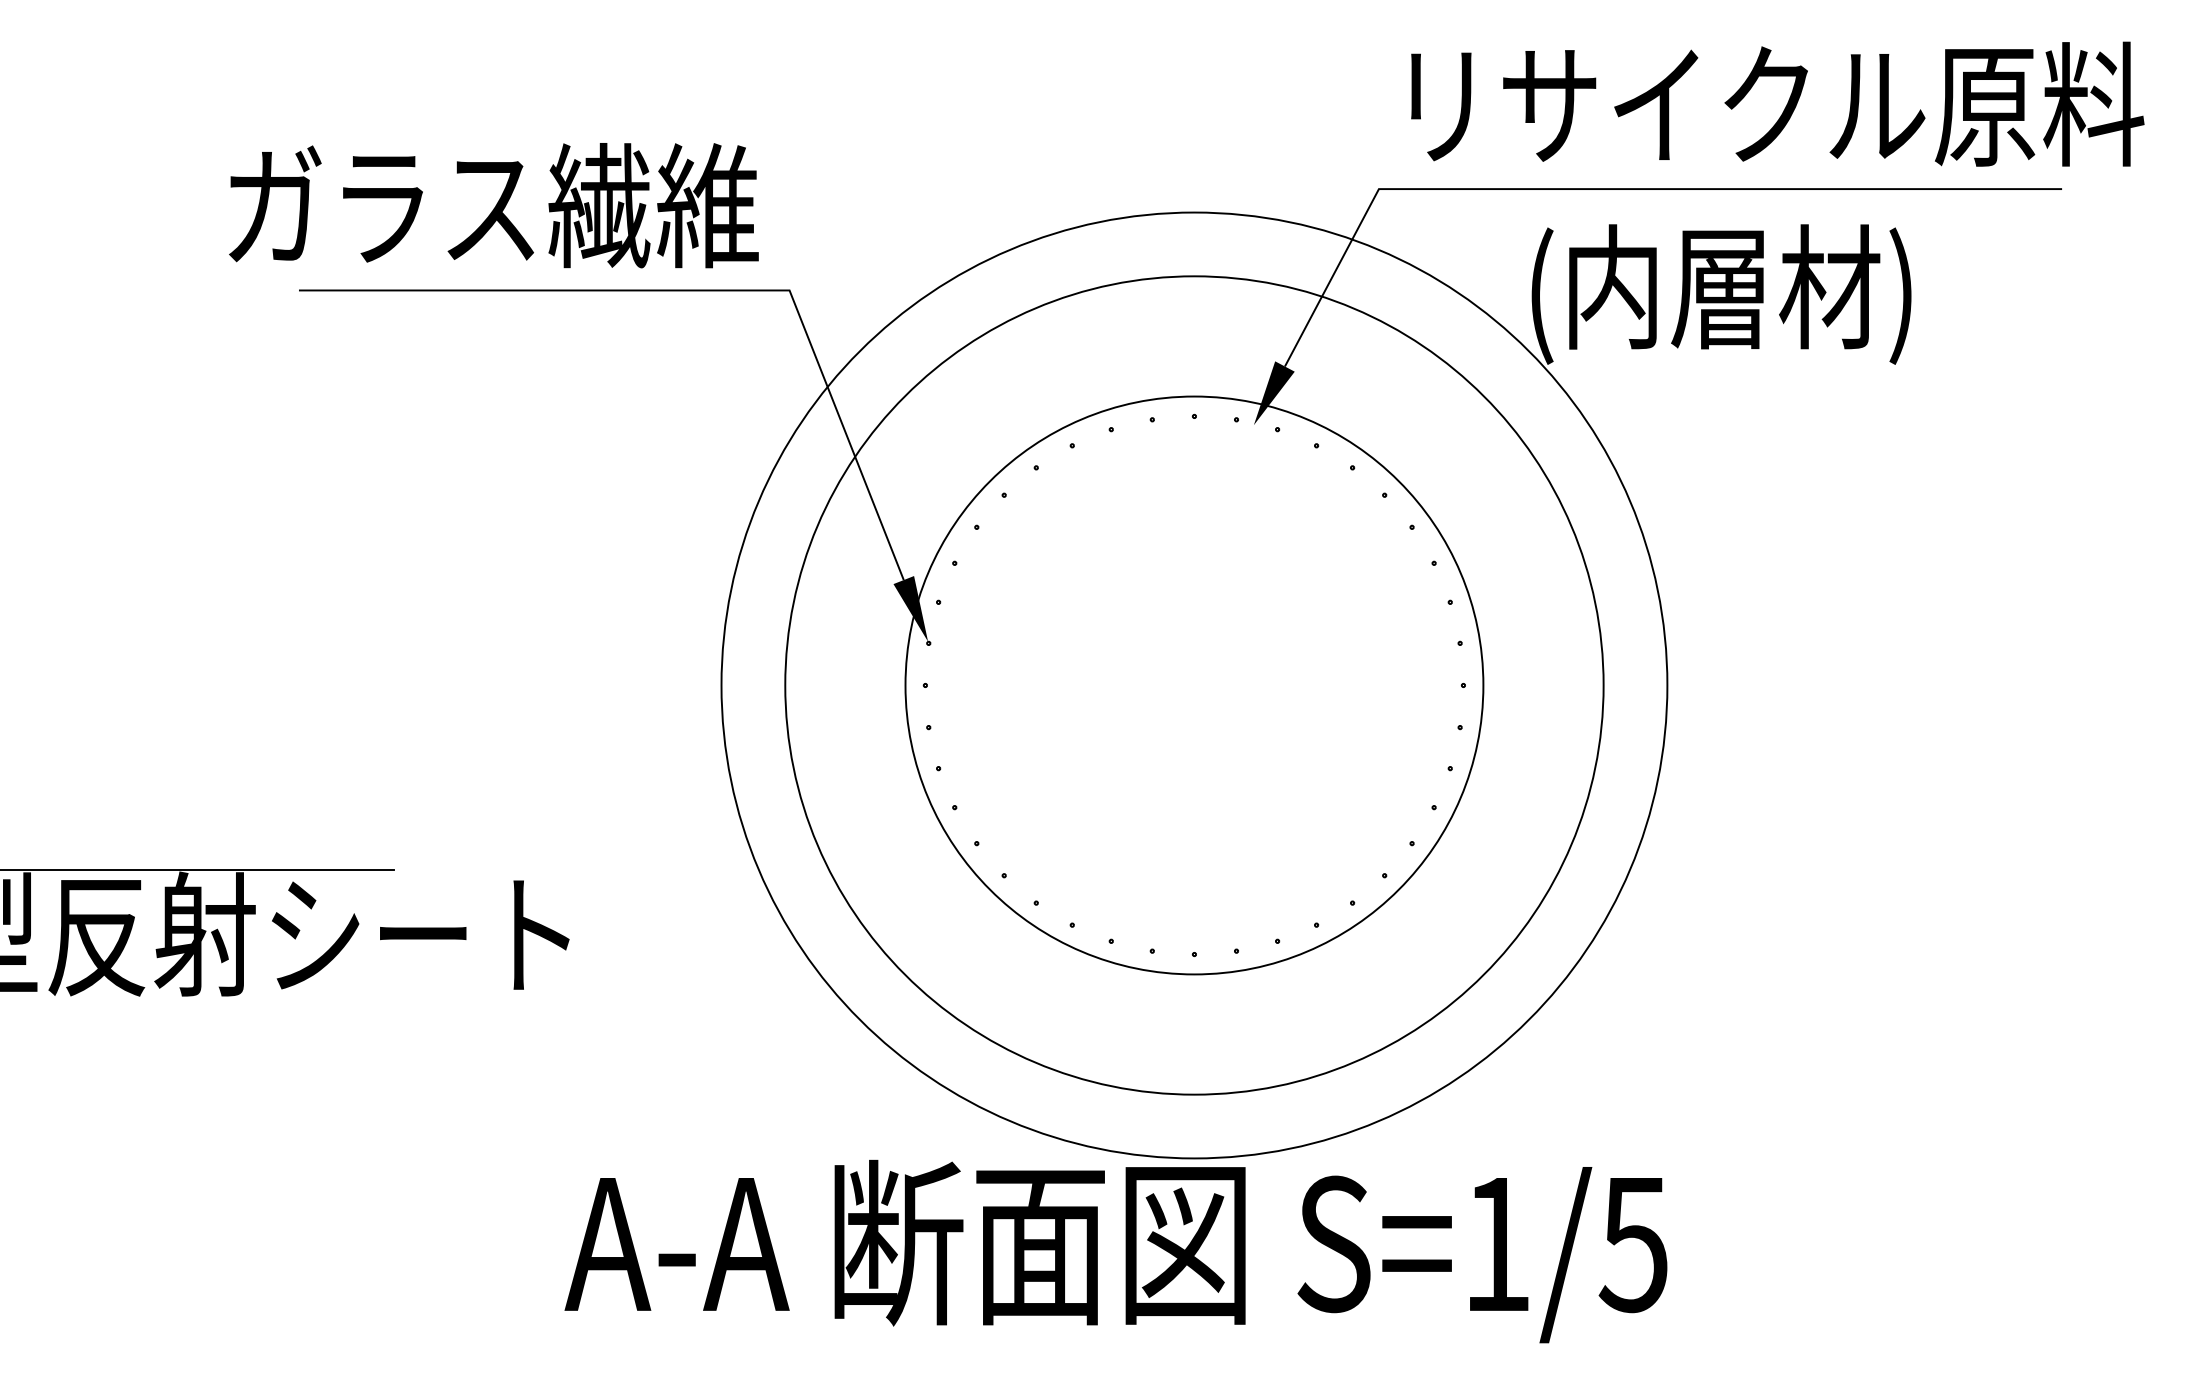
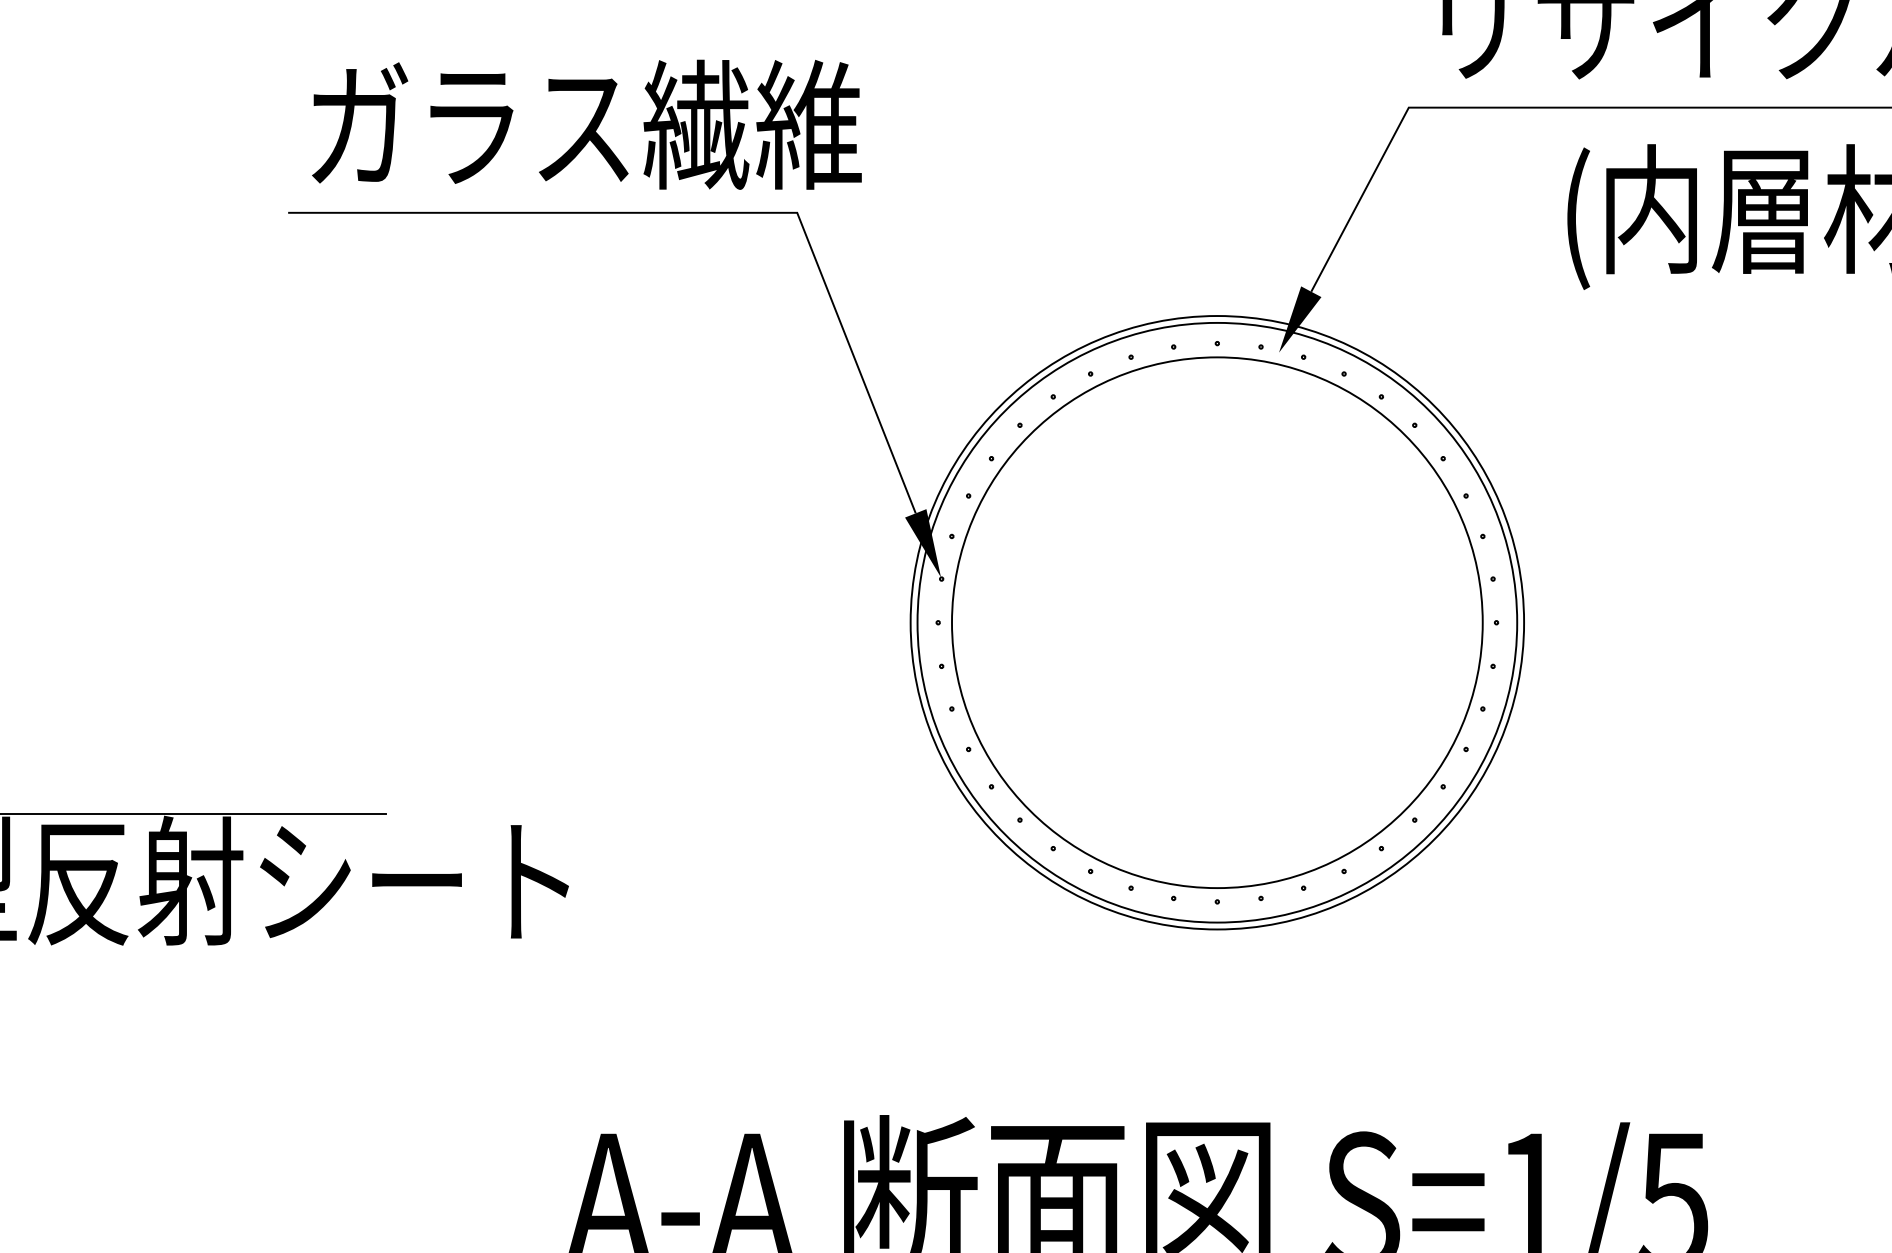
text: (493, 205) -> (586, 124), moved
circle: (1194, 685) -> (1217, 622), size x0.62
circle: (1194, 685) -> (1217, 622), size x0.62

